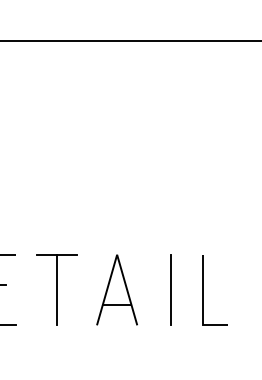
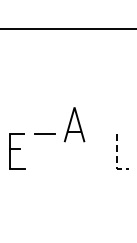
line: (56, 289) -> (44, 151), removed
part: (116, 289) -> (74, 124), moved
line: (171, 289) -> (101, 151), removed
line: (202, 305) -> (116, 159), solid -> dashed

